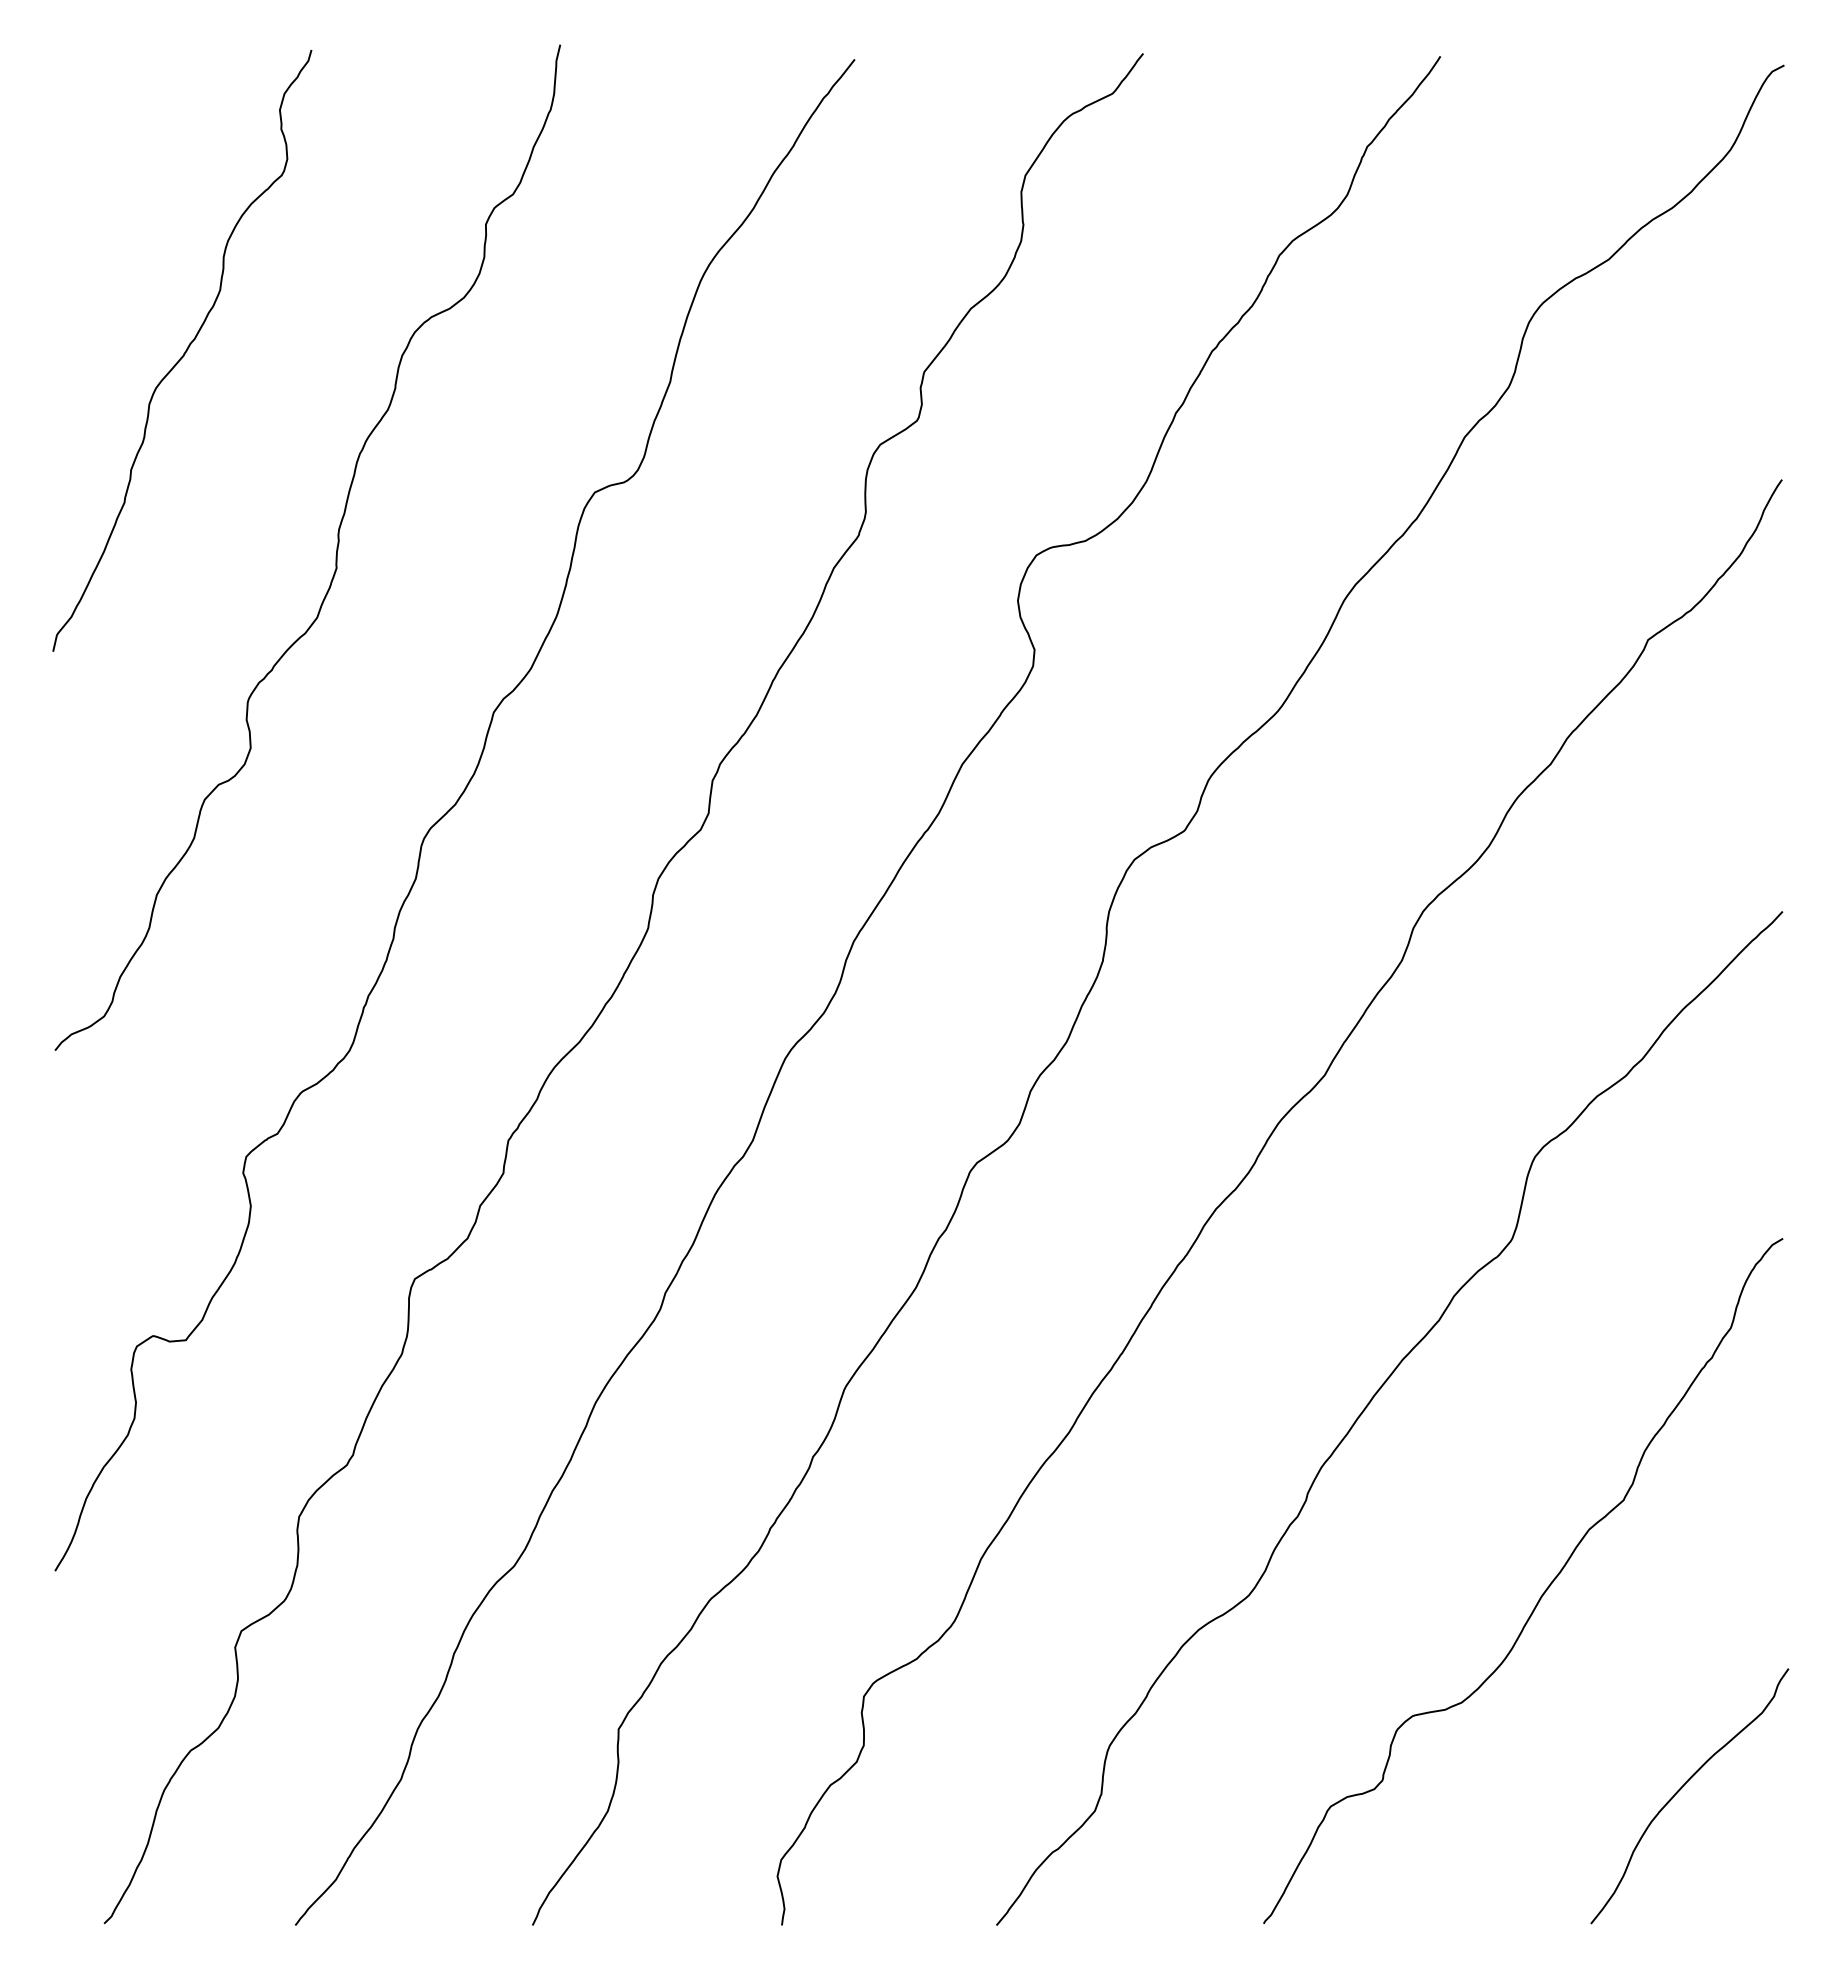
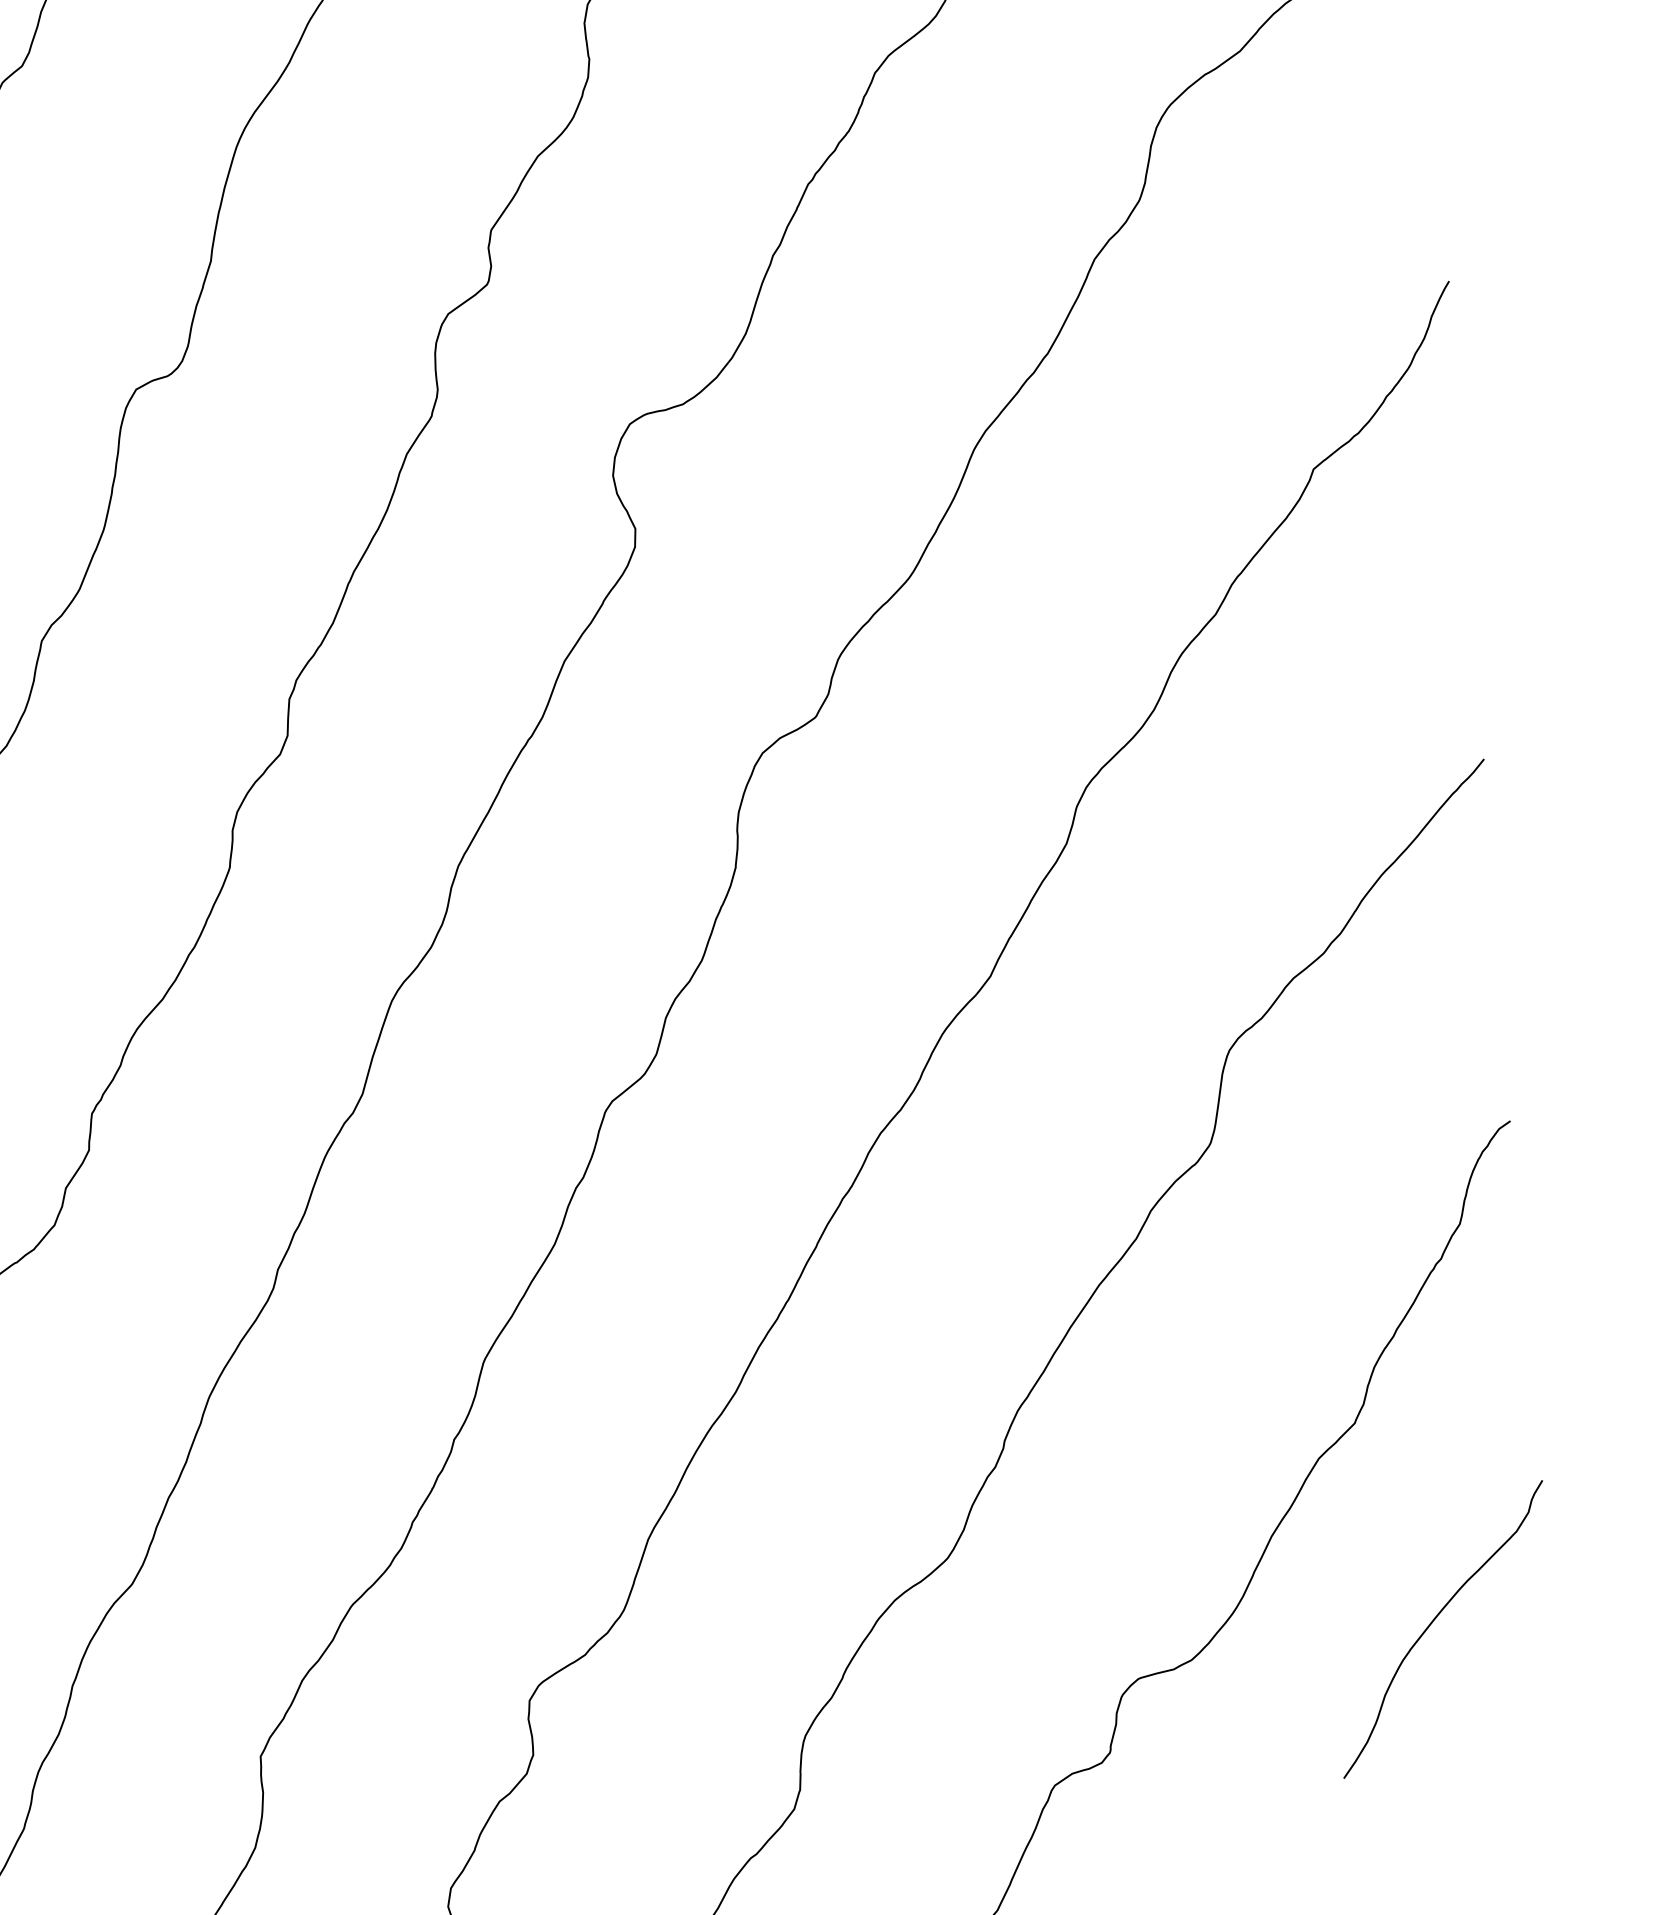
curve: (1682, 1788) -> (1434, 1621), moved

